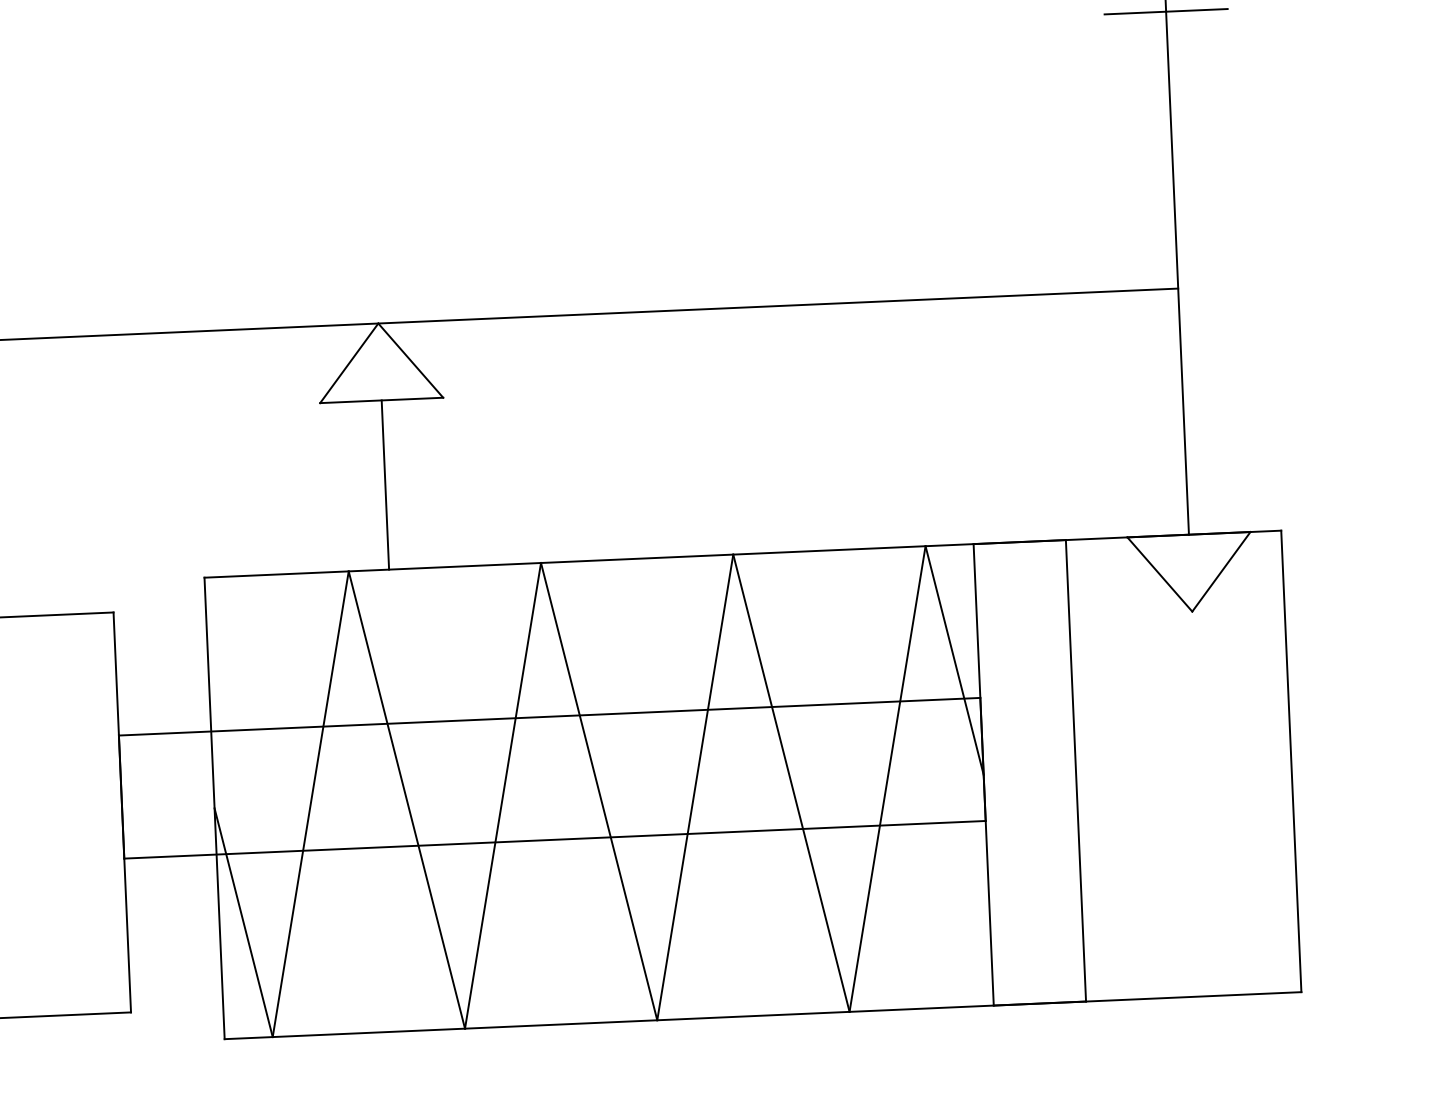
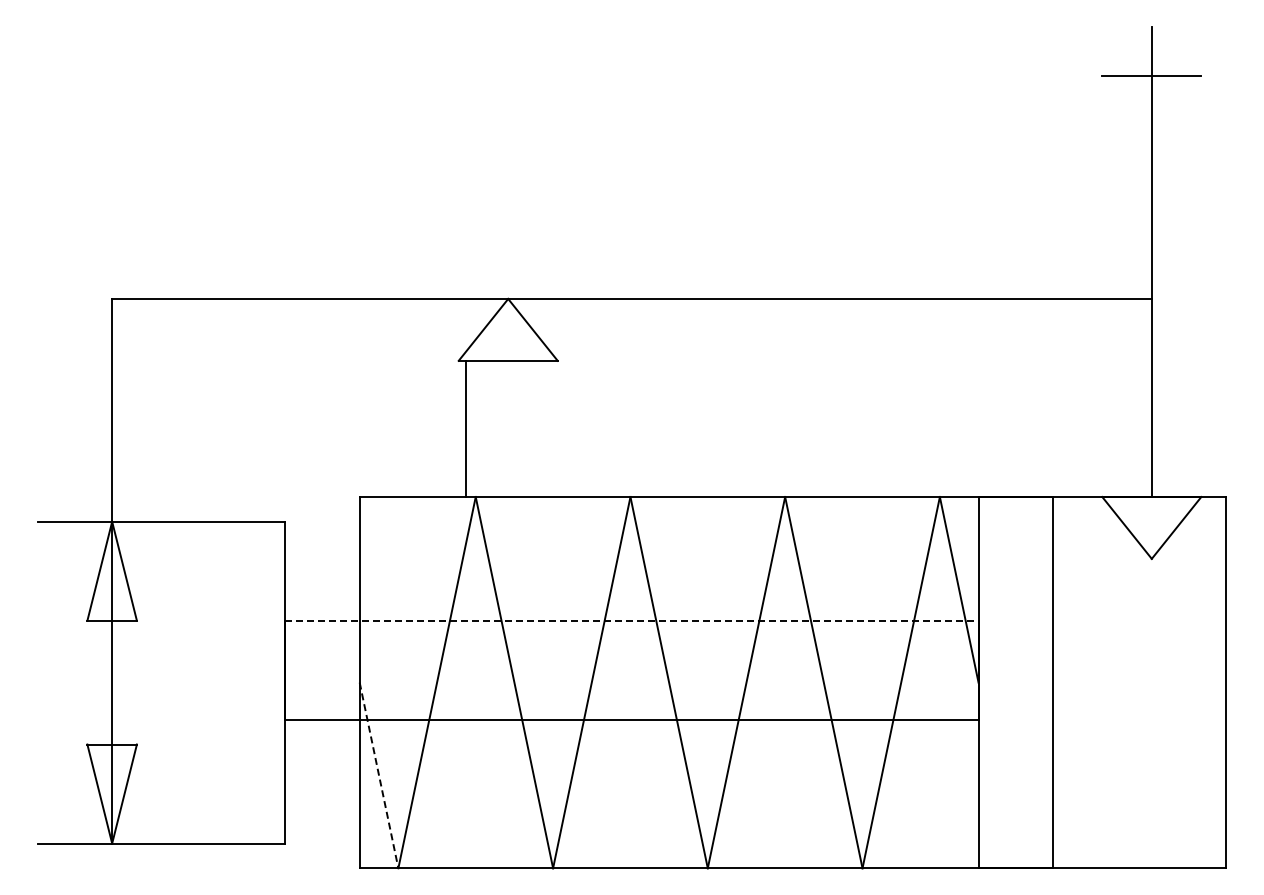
line: (385, 484) -> (466, 428), moved
line: (550, 716) -> (632, 620), solid -> dashed
line: (244, 922) -> (379, 775), solid -> dashed

